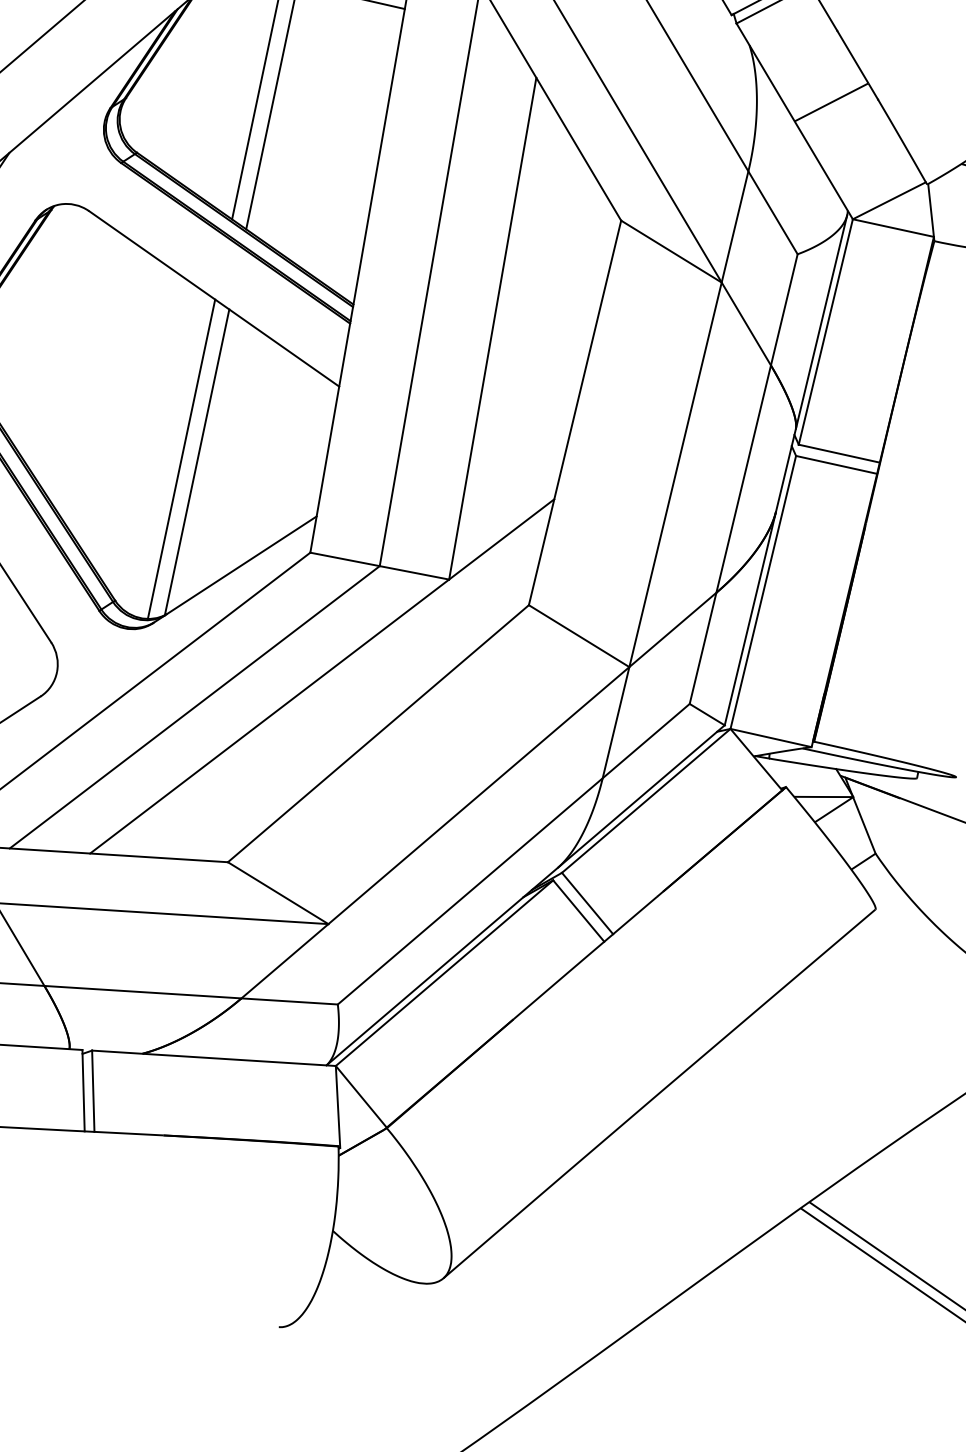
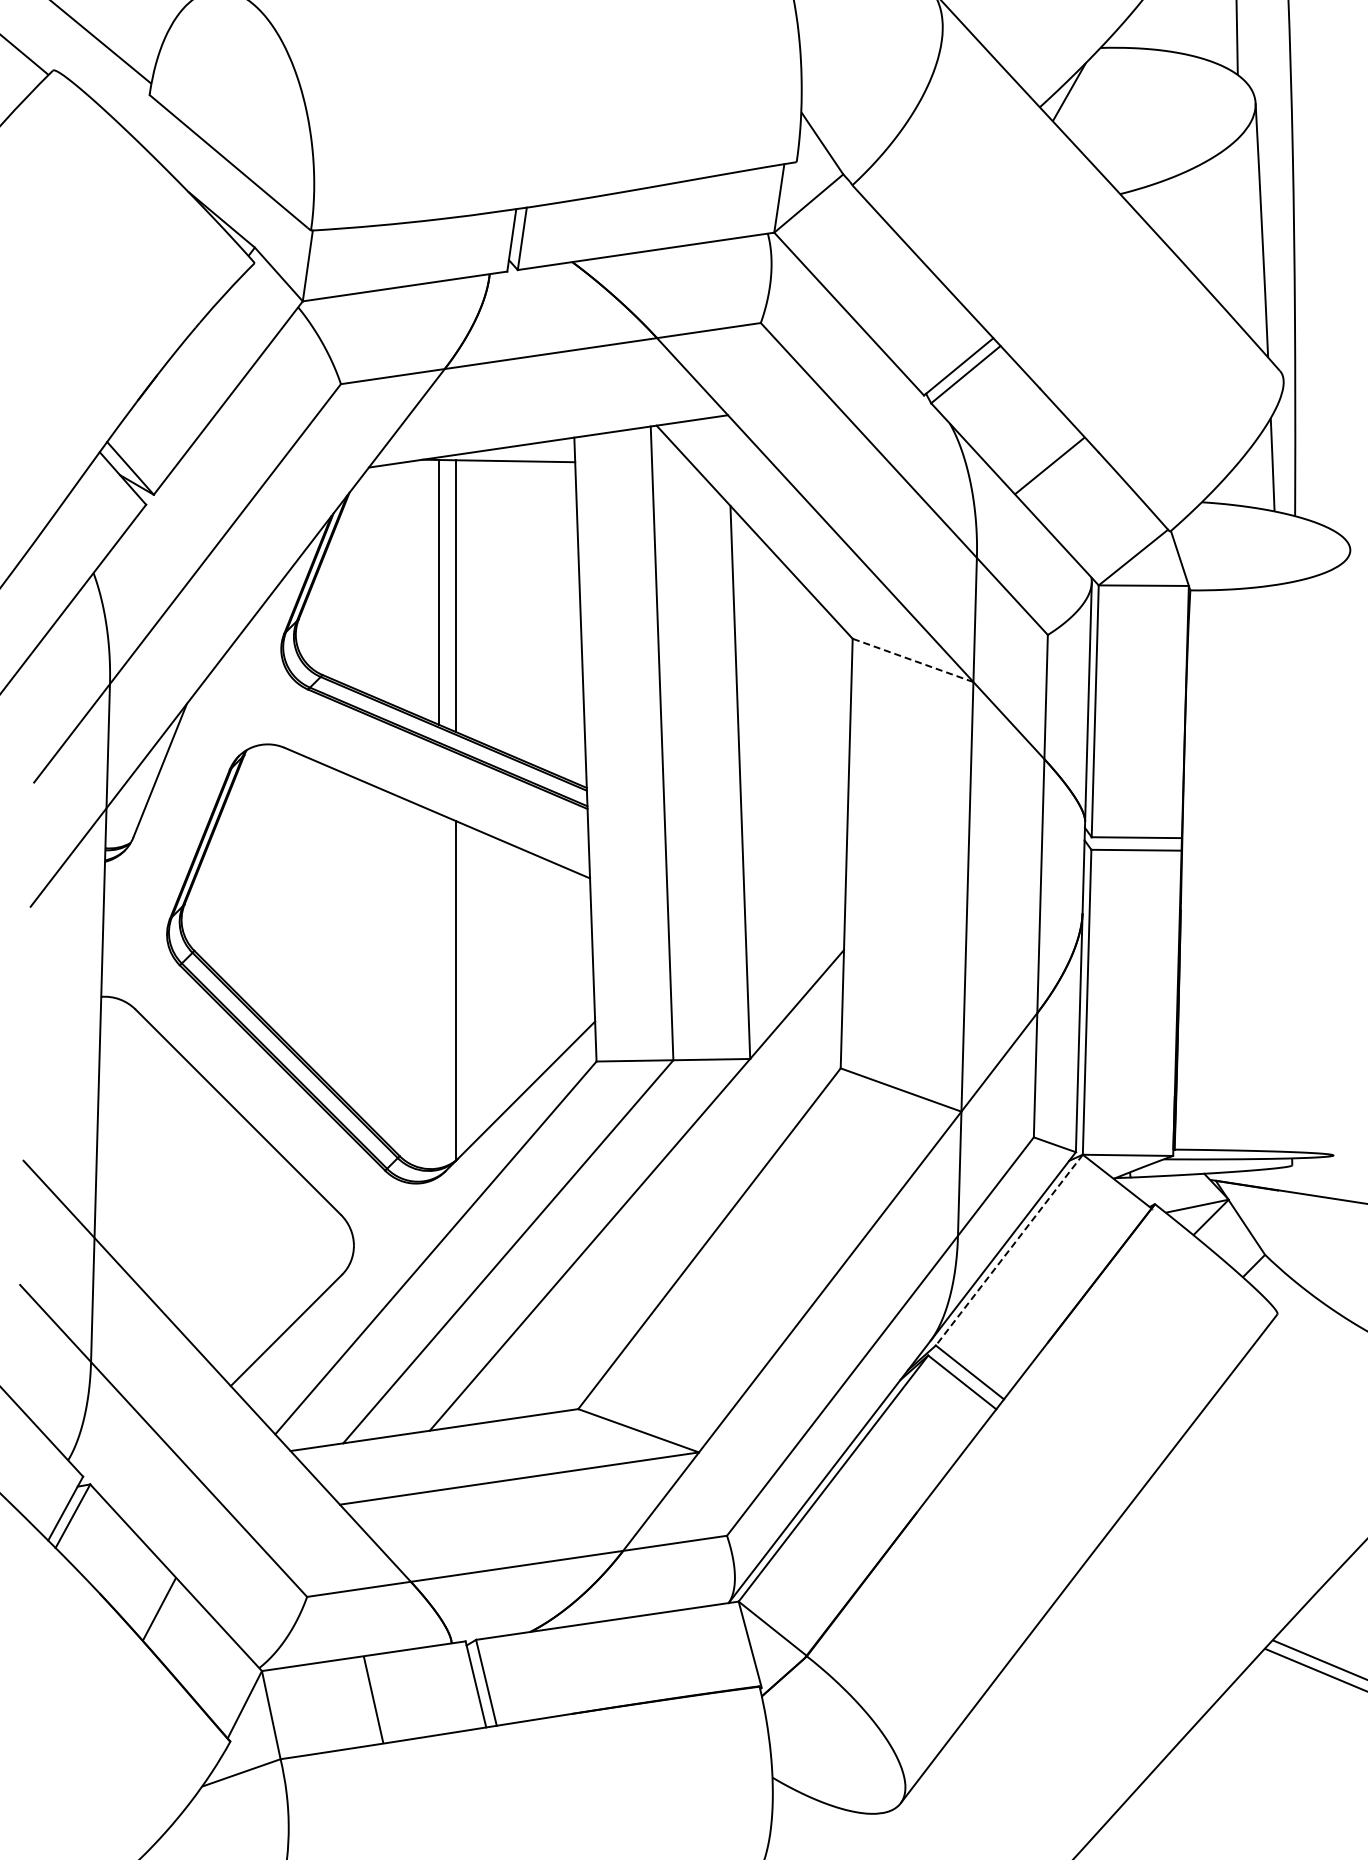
line: (670, 251) -> (912, 660), solid -> dashed
line: (181, 458) -> (438, 990), removed
line: (646, 801) -> (1009, 1250), solid -> dashed

